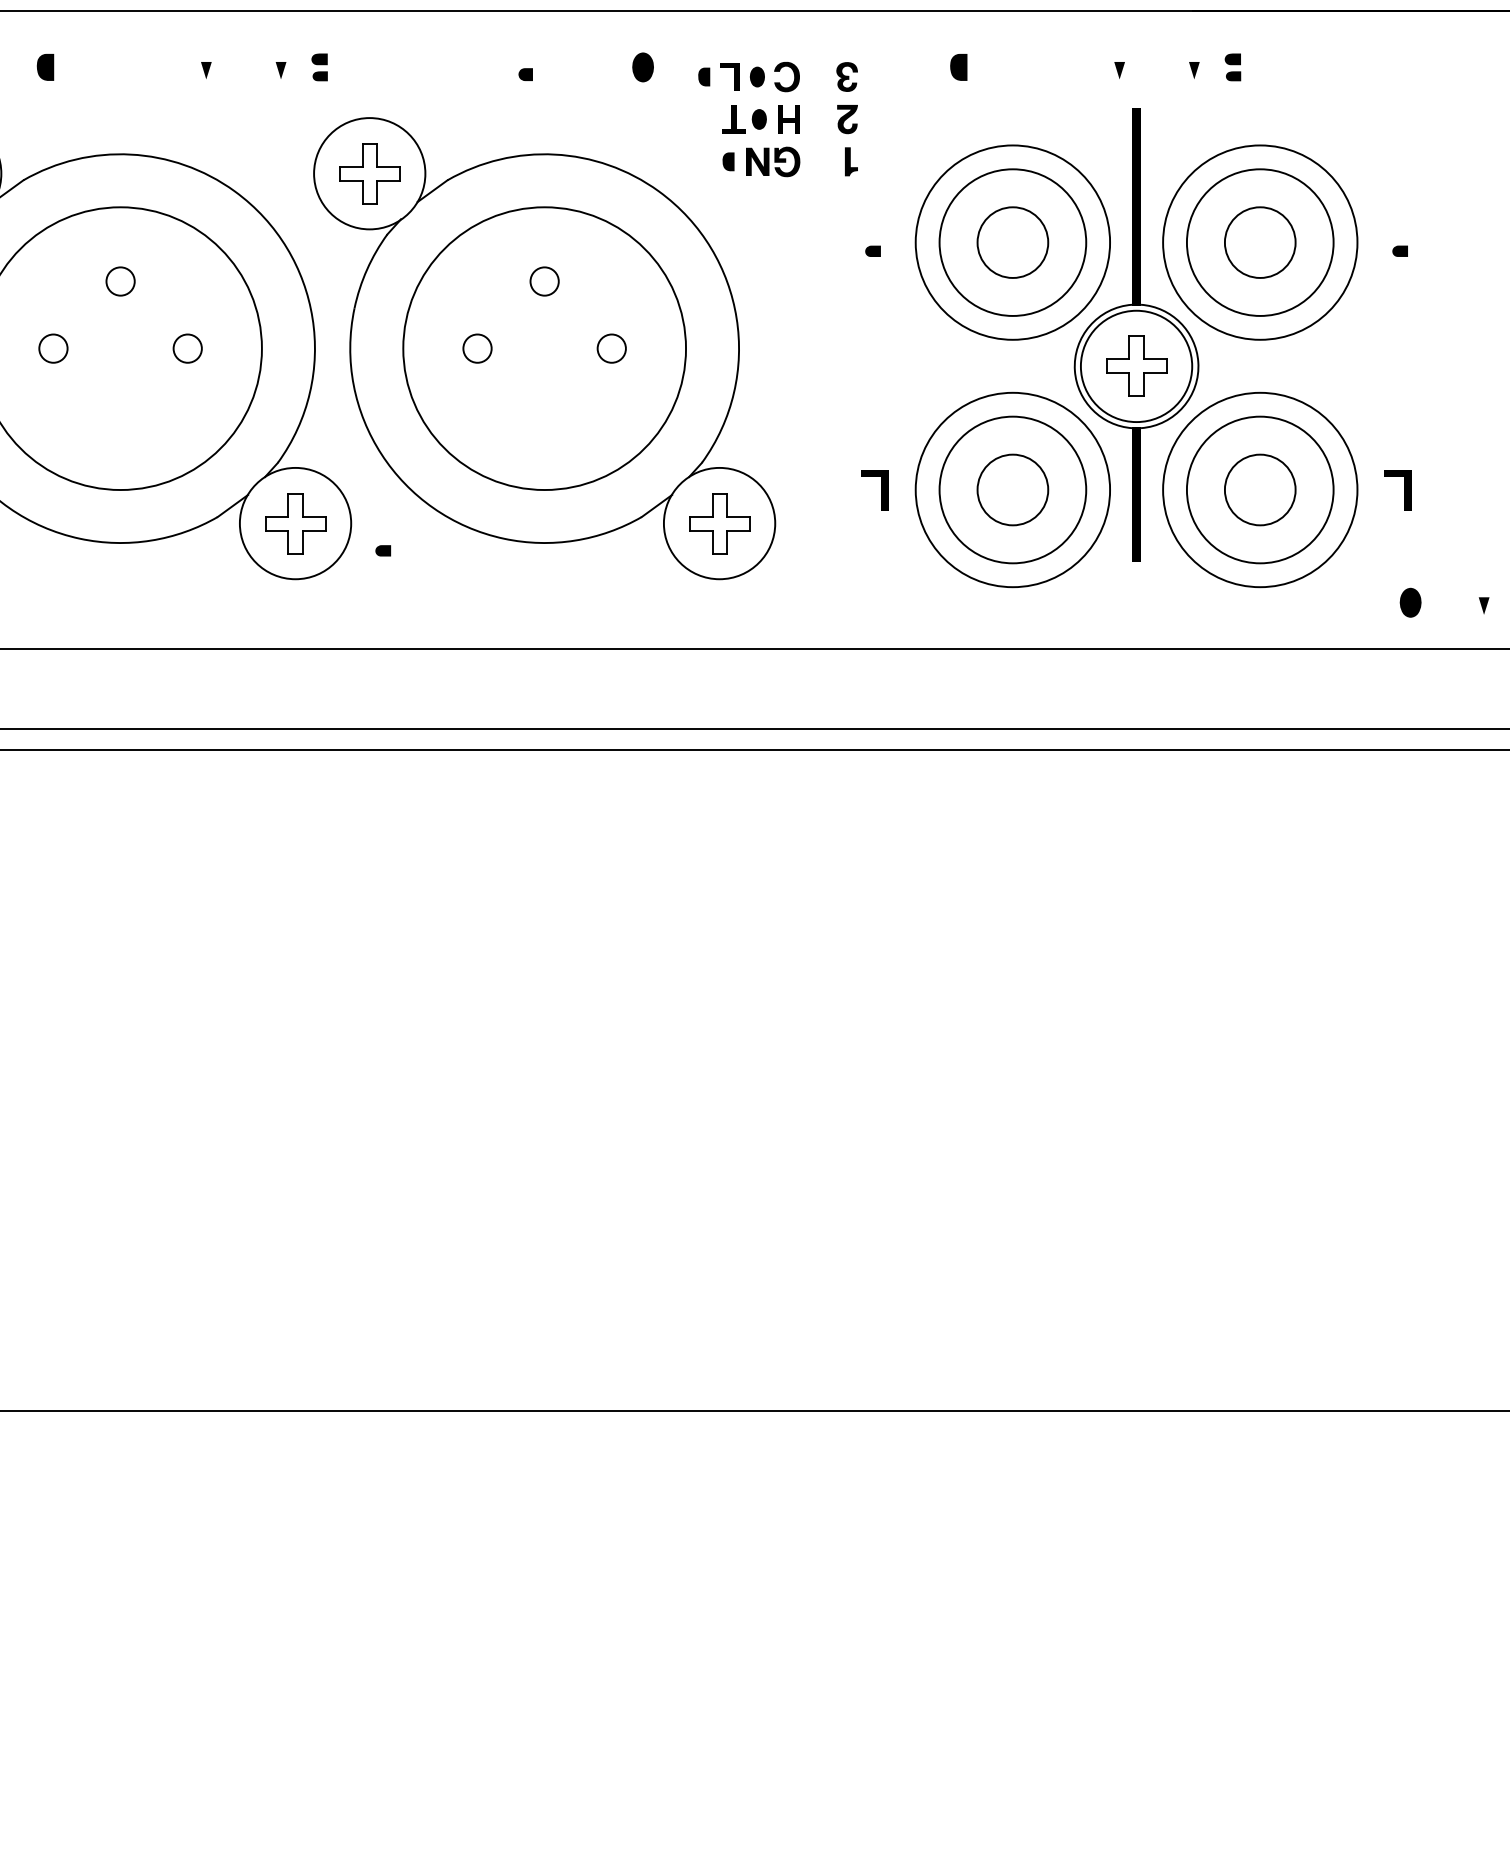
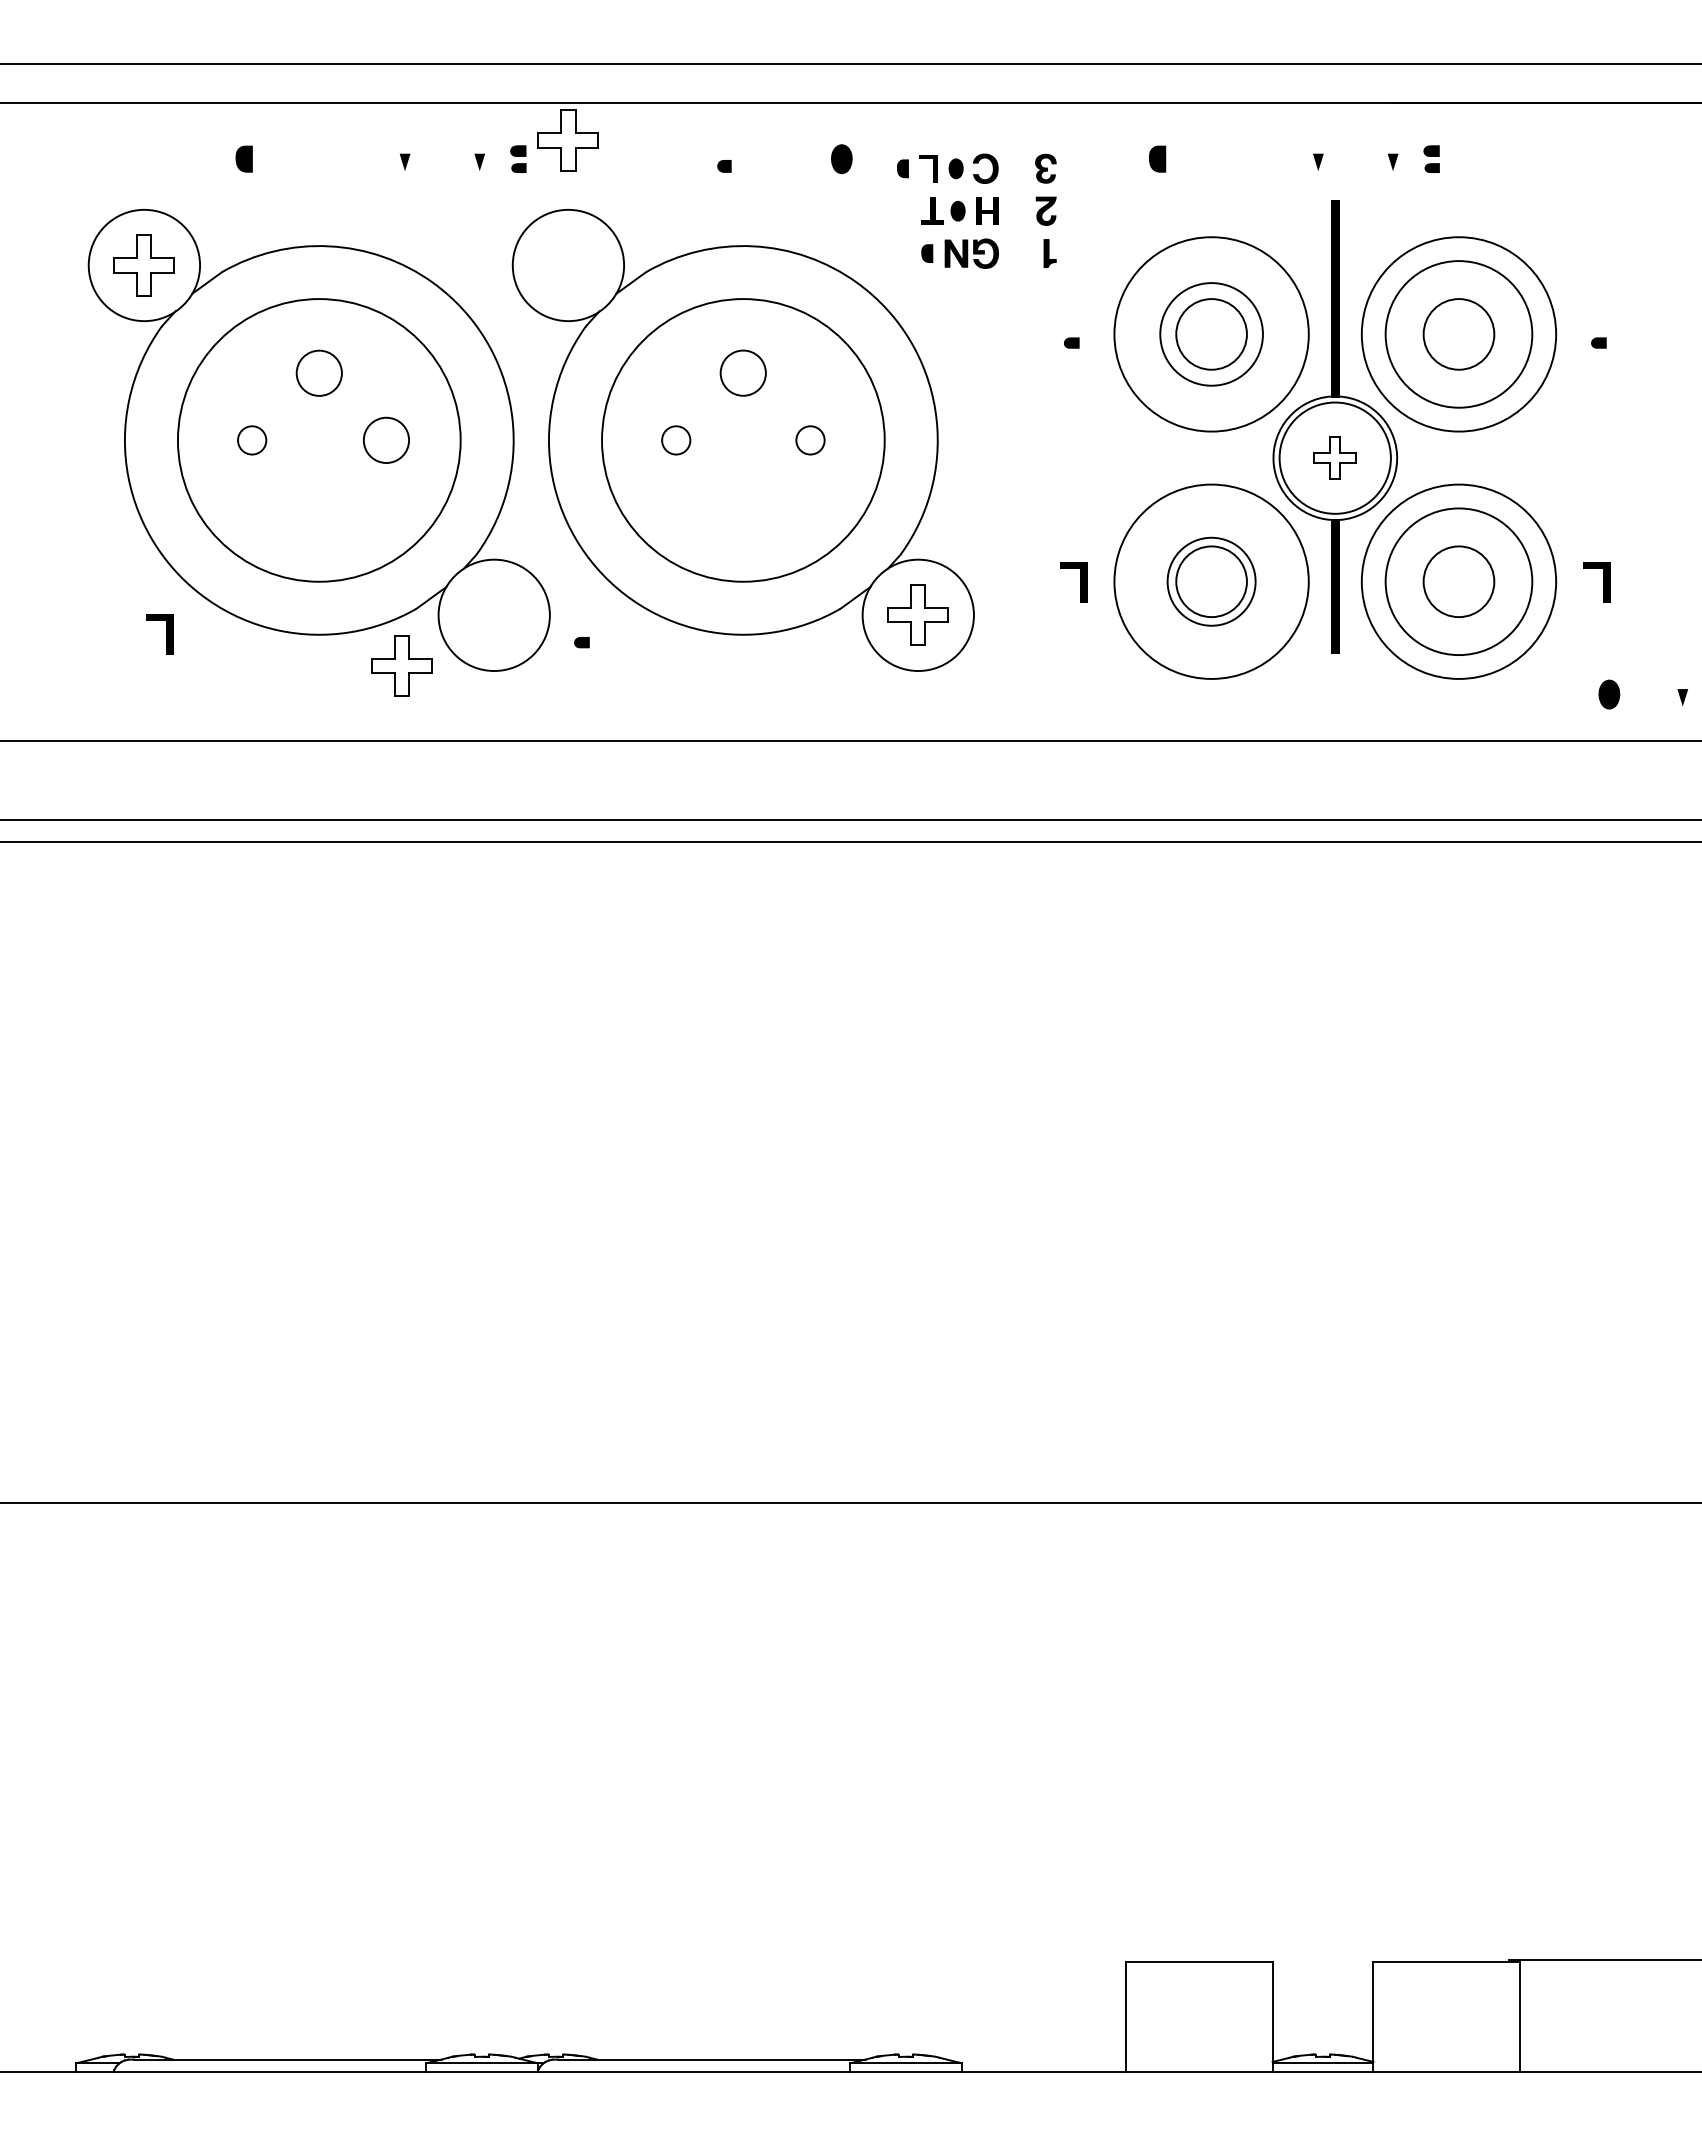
part: (368, 173) -> (567, 140), moved
circle: (1012, 242) -> (1211, 334), size x0.7
circle: (120, 281) -> (319, 373), size x1.6
circle: (544, 281) -> (743, 373), size x1.6
circle: (187, 348) -> (386, 440), size x1.6
part: (1135, 365) -> (1334, 457), size x0.7
circle: (1012, 489) -> (1211, 581), size x0.6
part: (294, 522) -> (401, 665), moved

